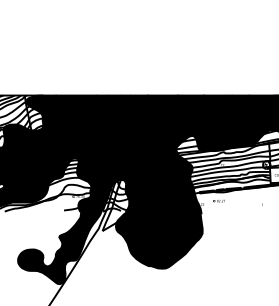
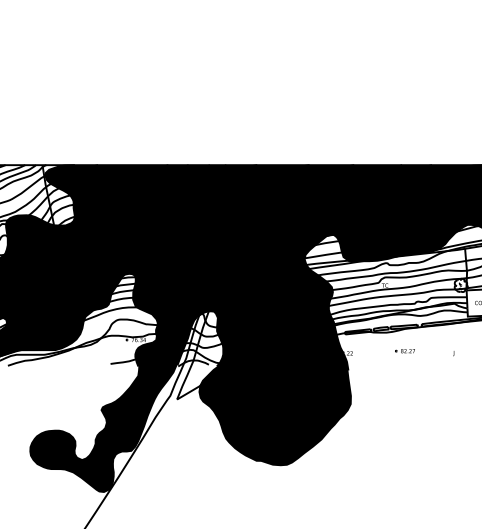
part: (218, 201) -> (403, 351), moved

